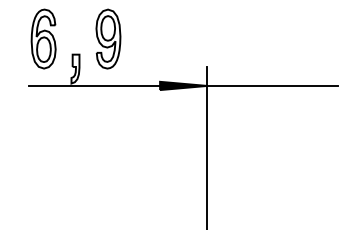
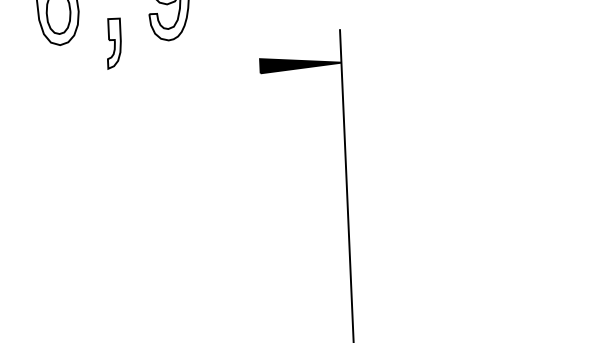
line: (94, 85) -> (147, 70), removed
line: (272, 85) -> (453, 57), removed

